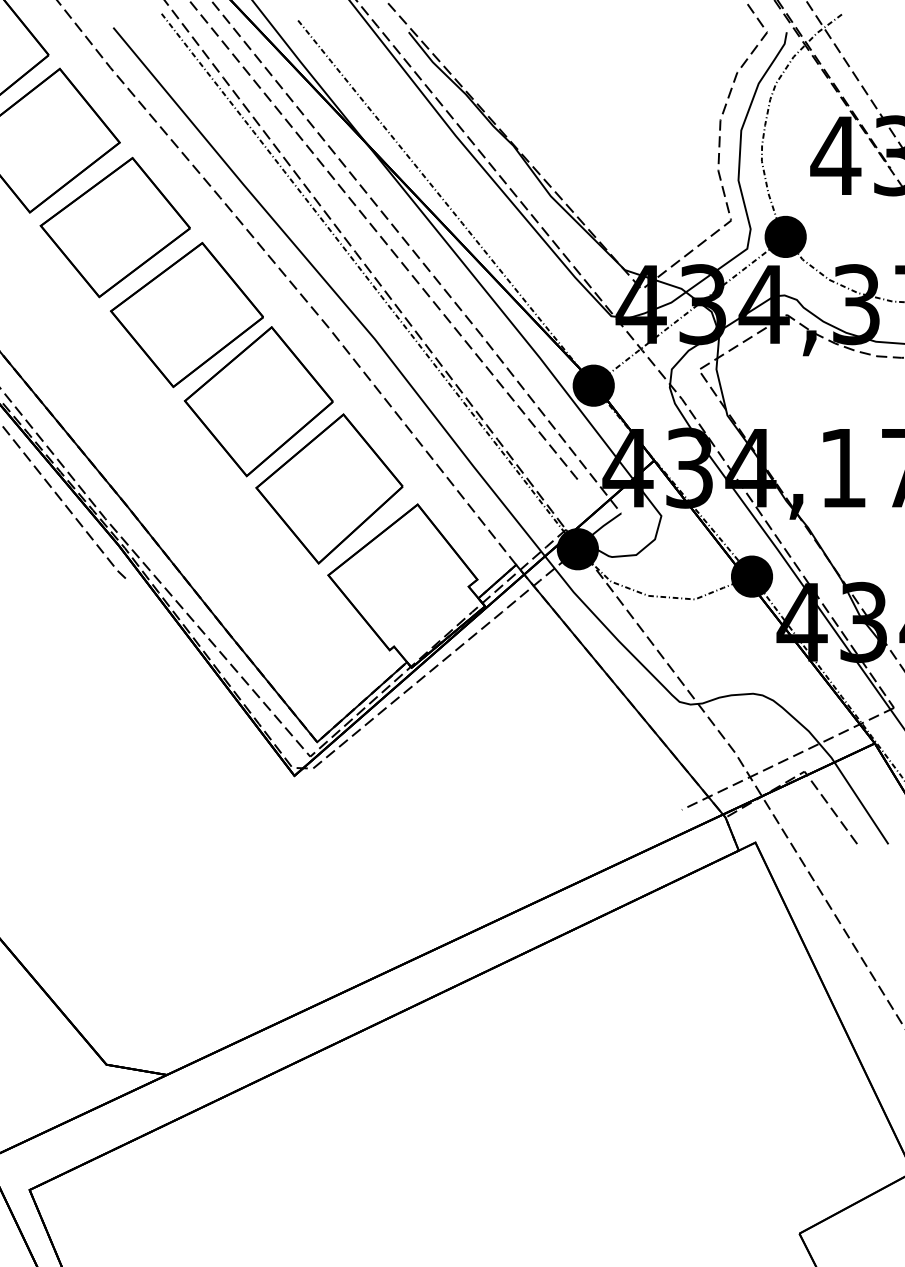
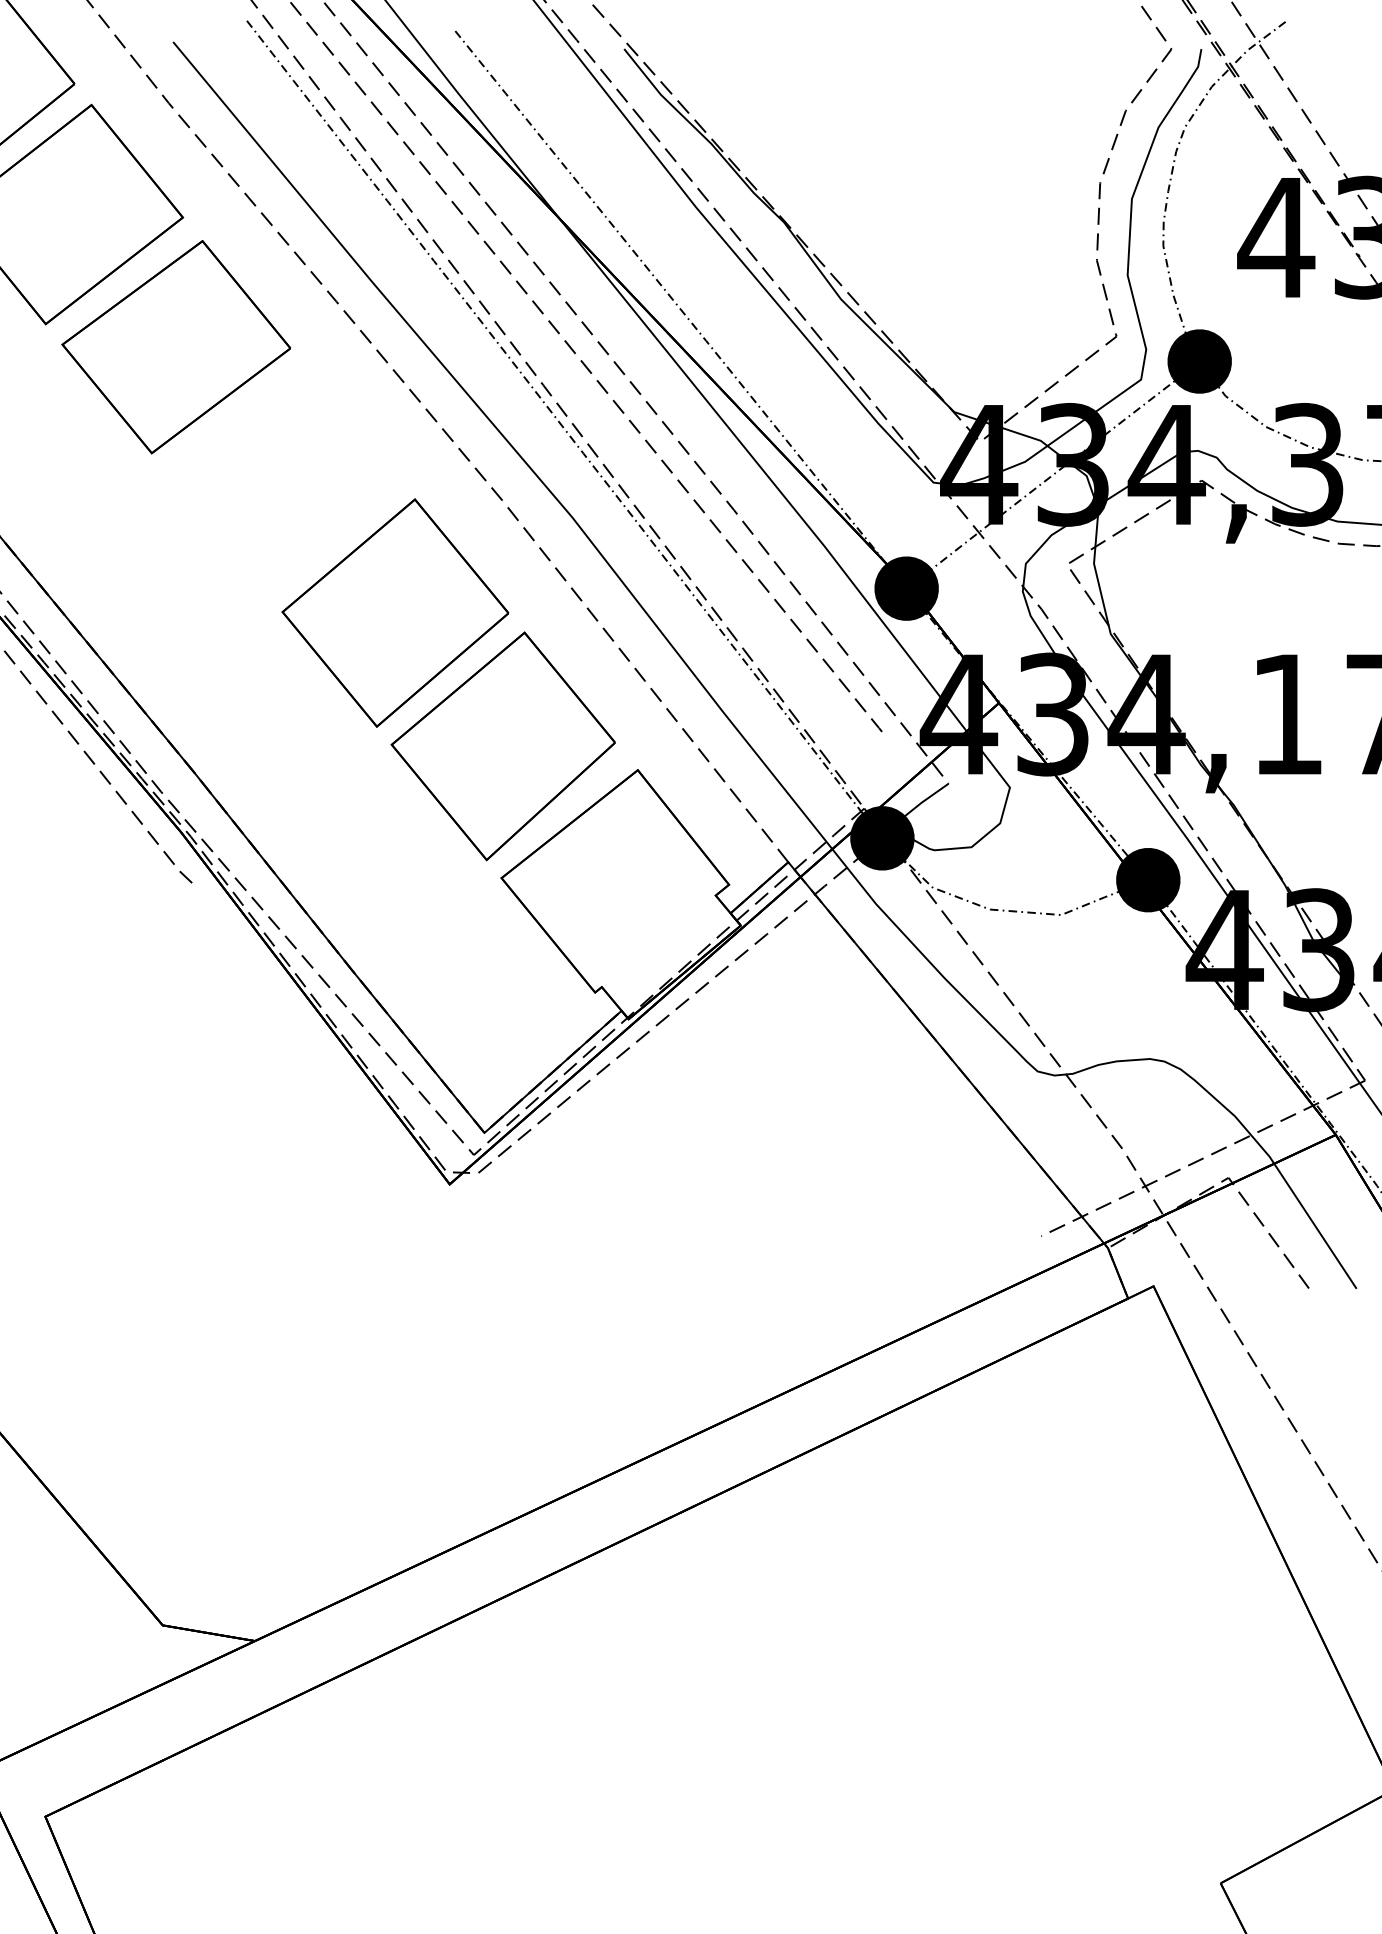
part: (186, 315) -> (284, 481), removed

